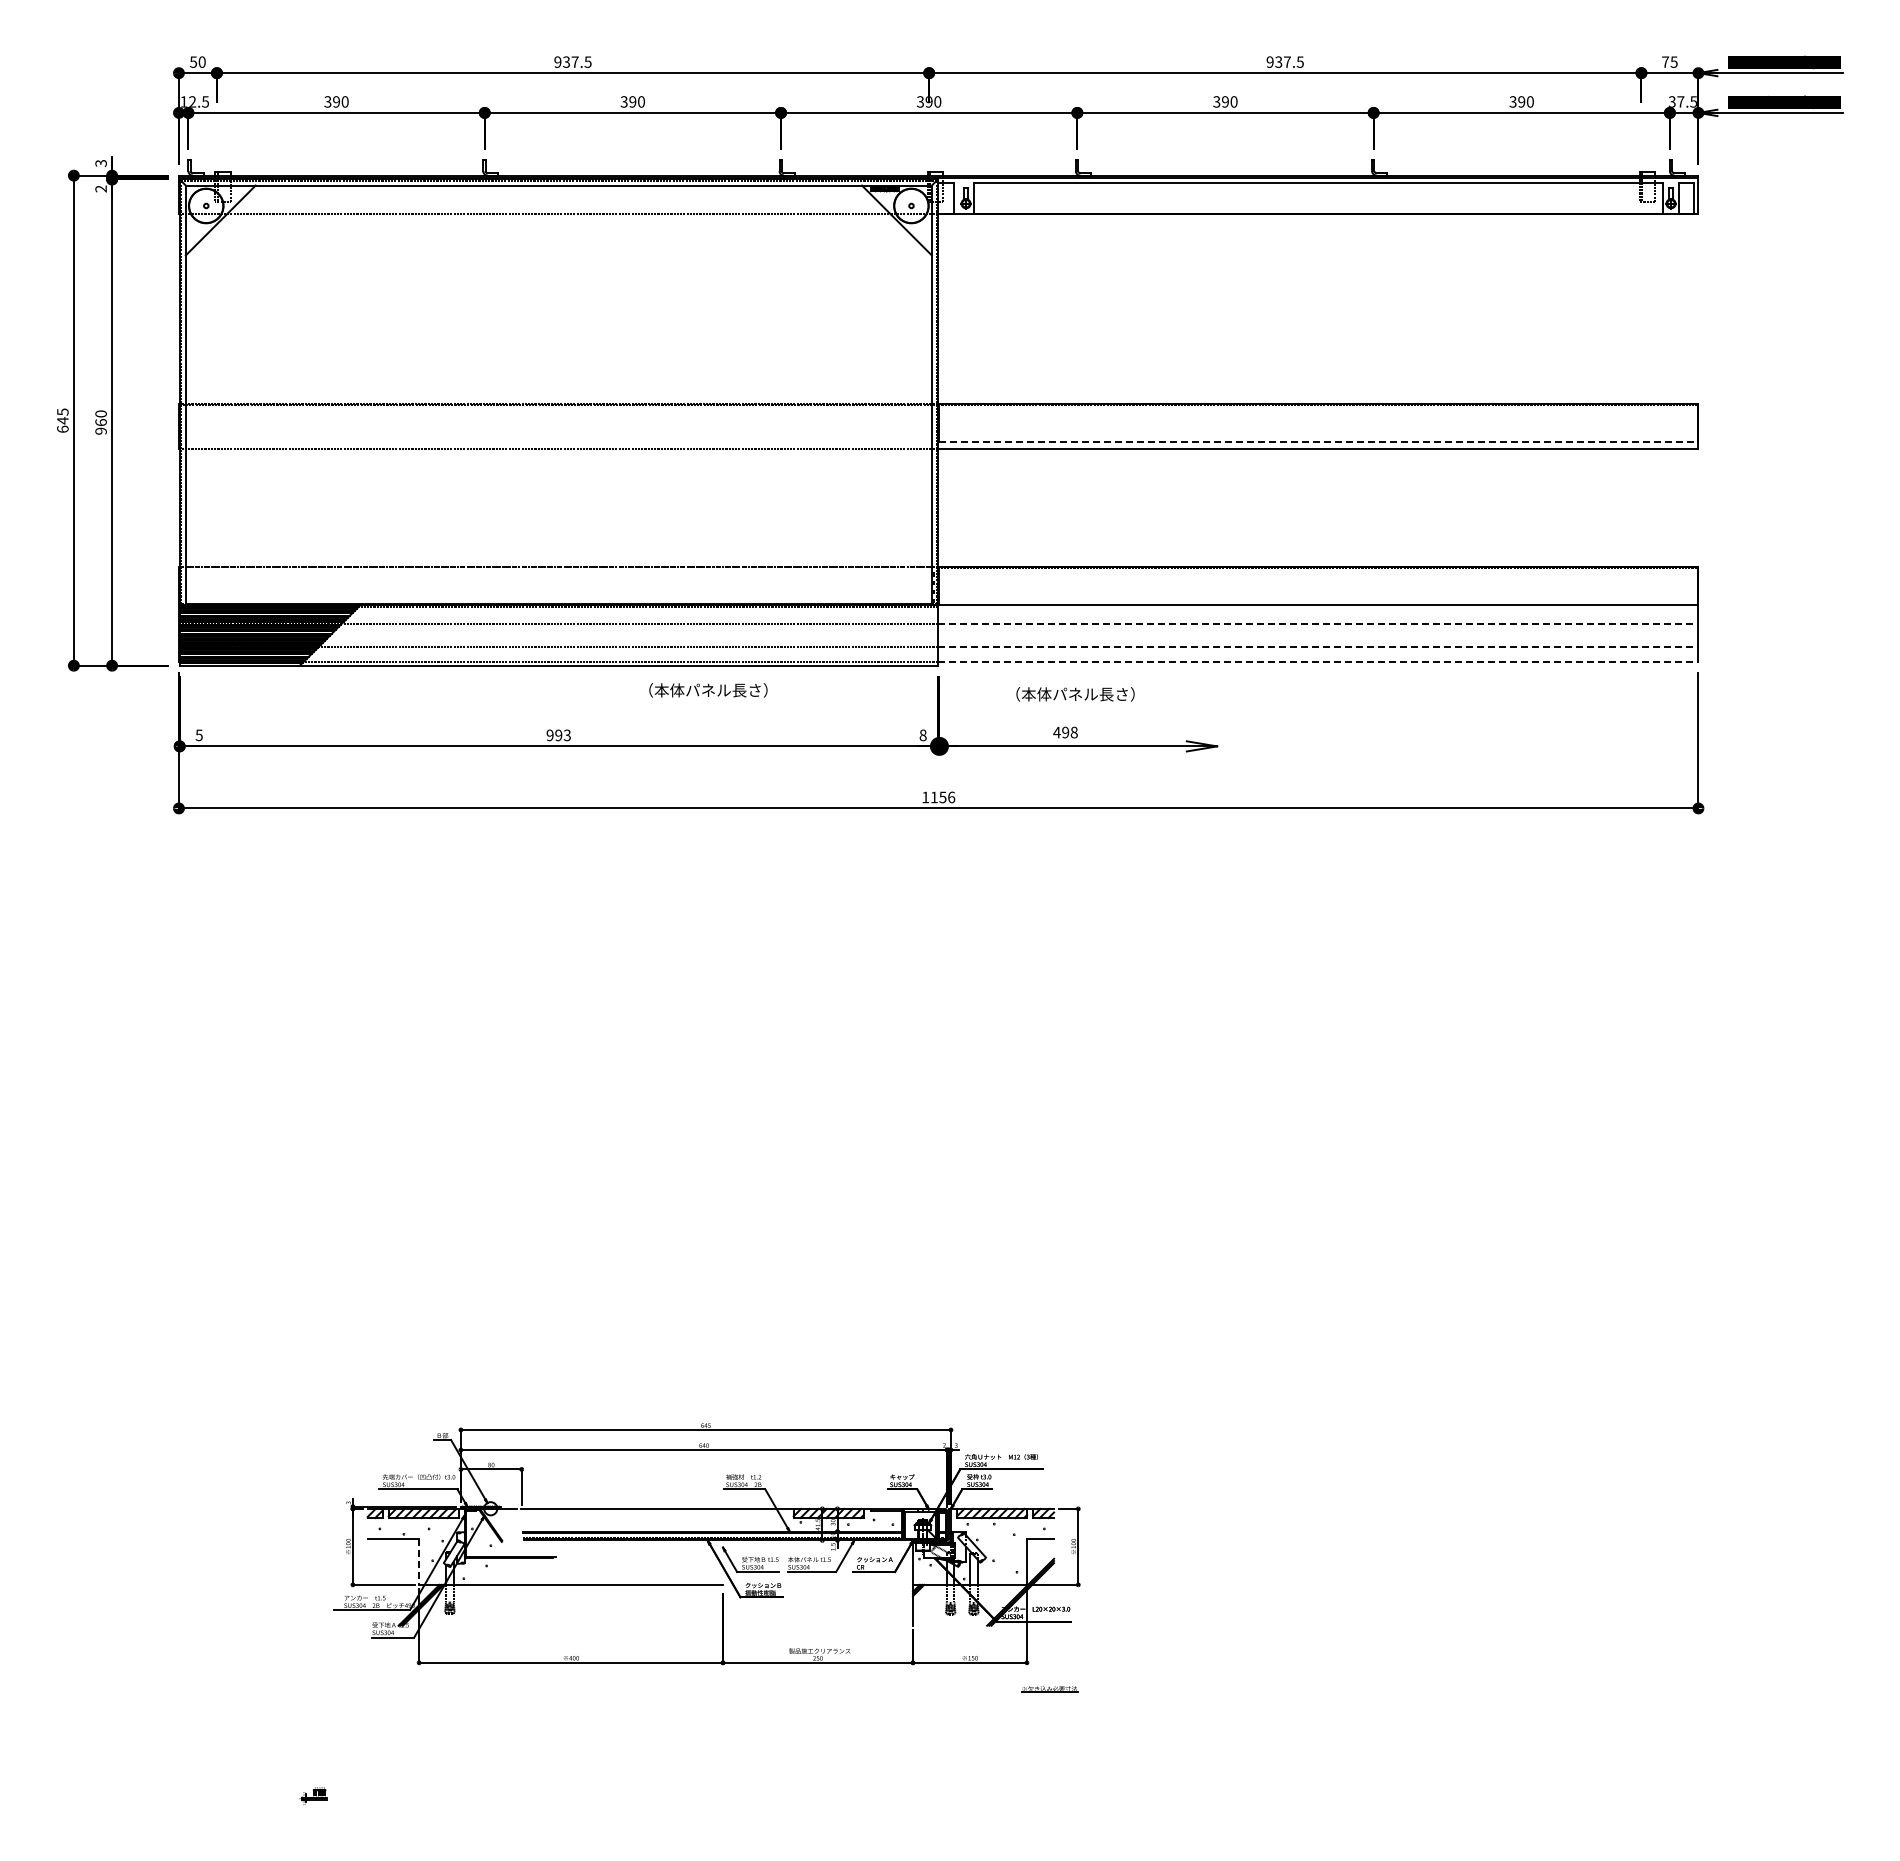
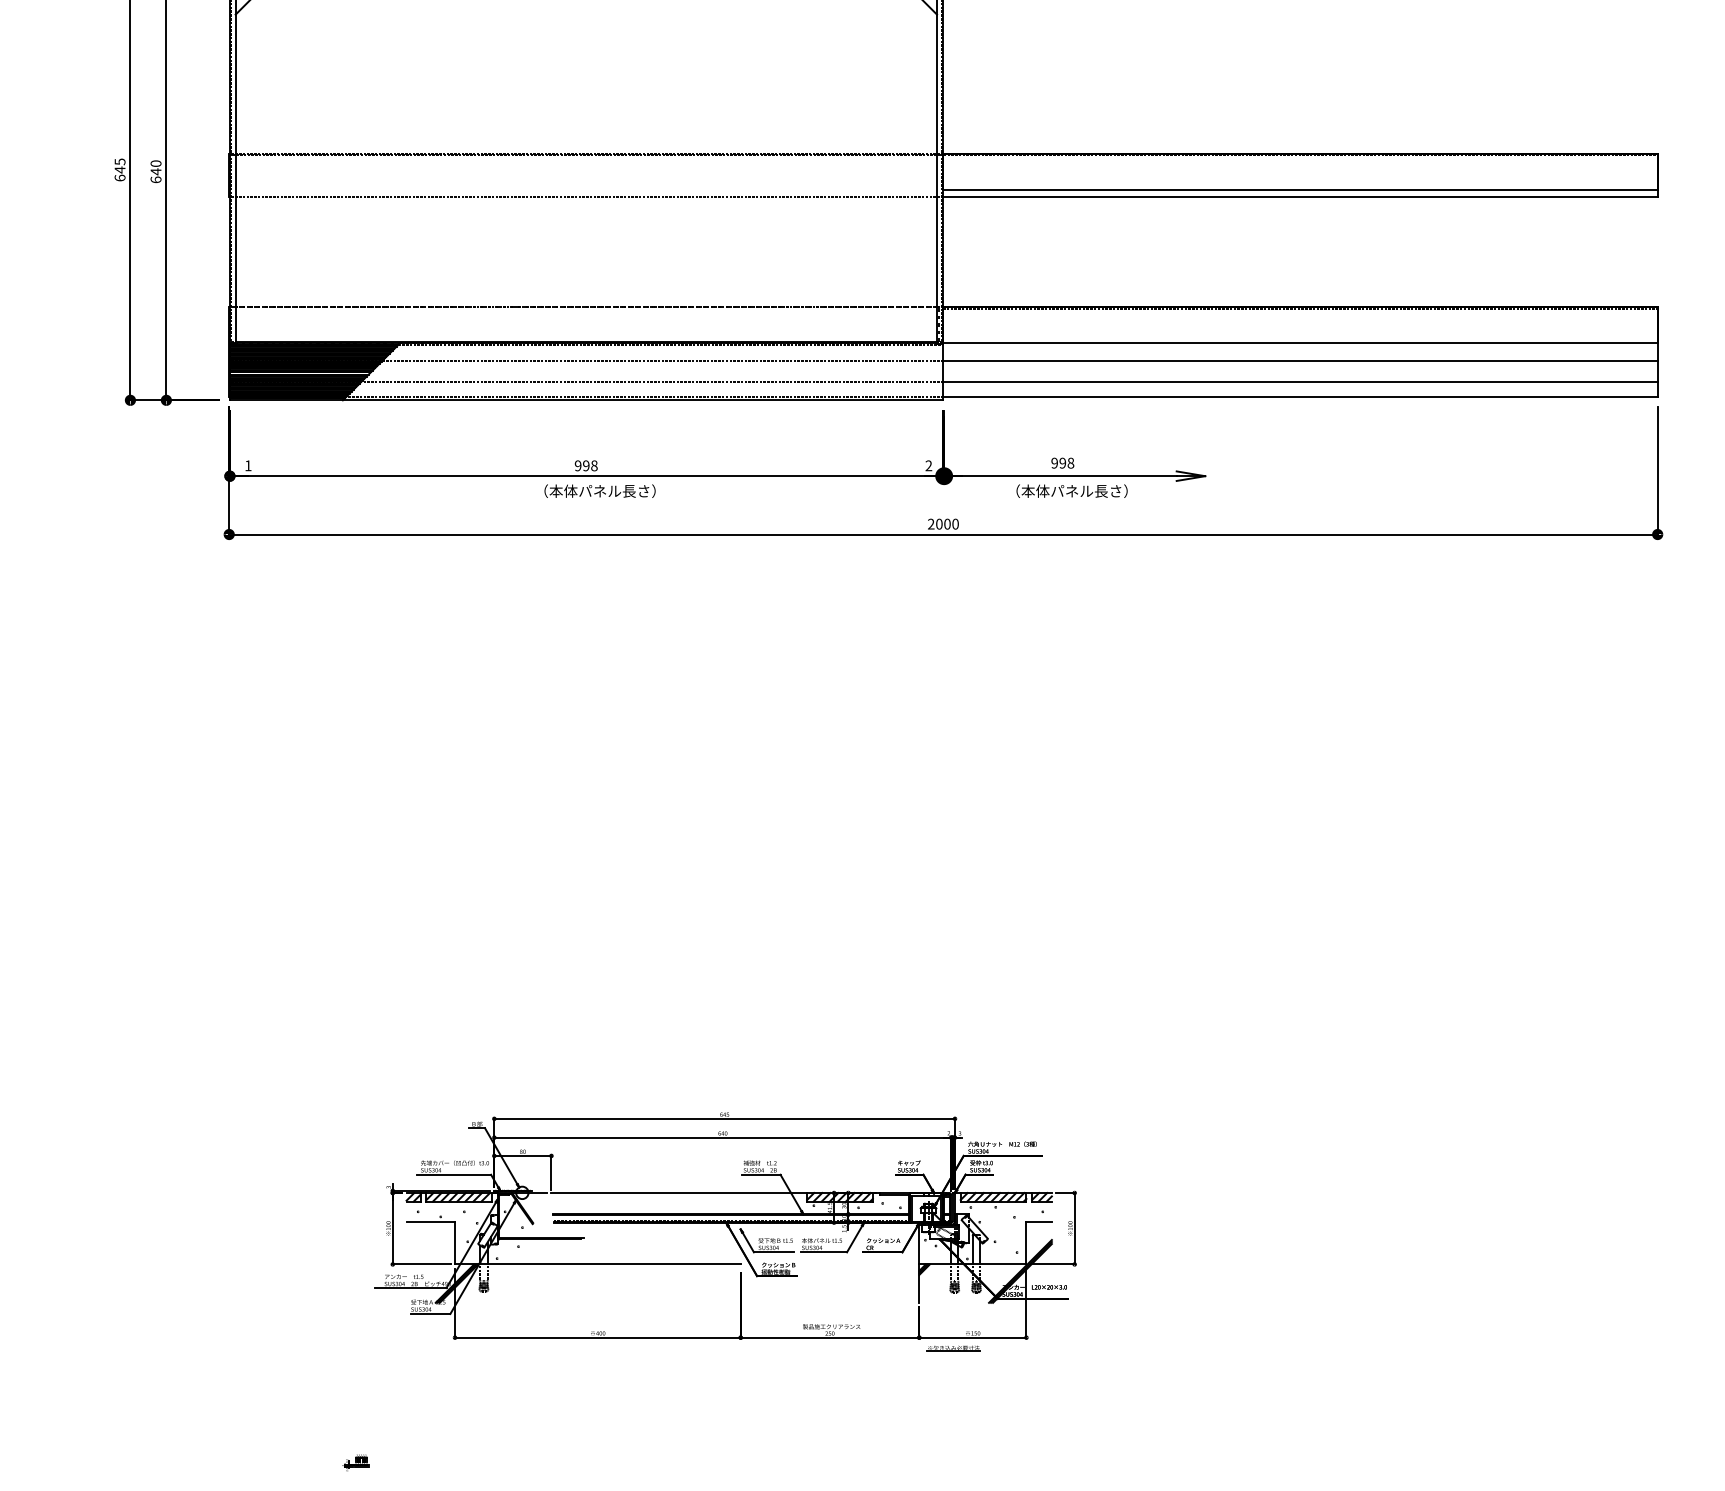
text: (100, 426) -> (155, 175), 960 -> 640
line: (1318, 441) -> (1300, 189), dashed -> solid
line: (1318, 623) -> (1300, 360), dashed -> solid
line: (1318, 646) -> (1300, 382), dashed -> solid
line: (1318, 661) -> (1300, 396), dashed -> solid
text: (708, 690) -> (600, 491), moved
text: (1075, 694) -> (1072, 491), moved
text: (1056, 732) -> (1054, 463), 498 -> 998
text: (566, 734) -> (593, 465), 993 -> 998
text: (198, 735) -> (247, 465), 5 -> 1
text: (922, 735) -> (928, 465), 8 -> 2
text: (938, 797) -> (943, 524), 1156 -> 2000
line: (419, 1562) -> (455, 1243), dashed -> solid
part: (1049, 1689) -> (953, 1348), moved

